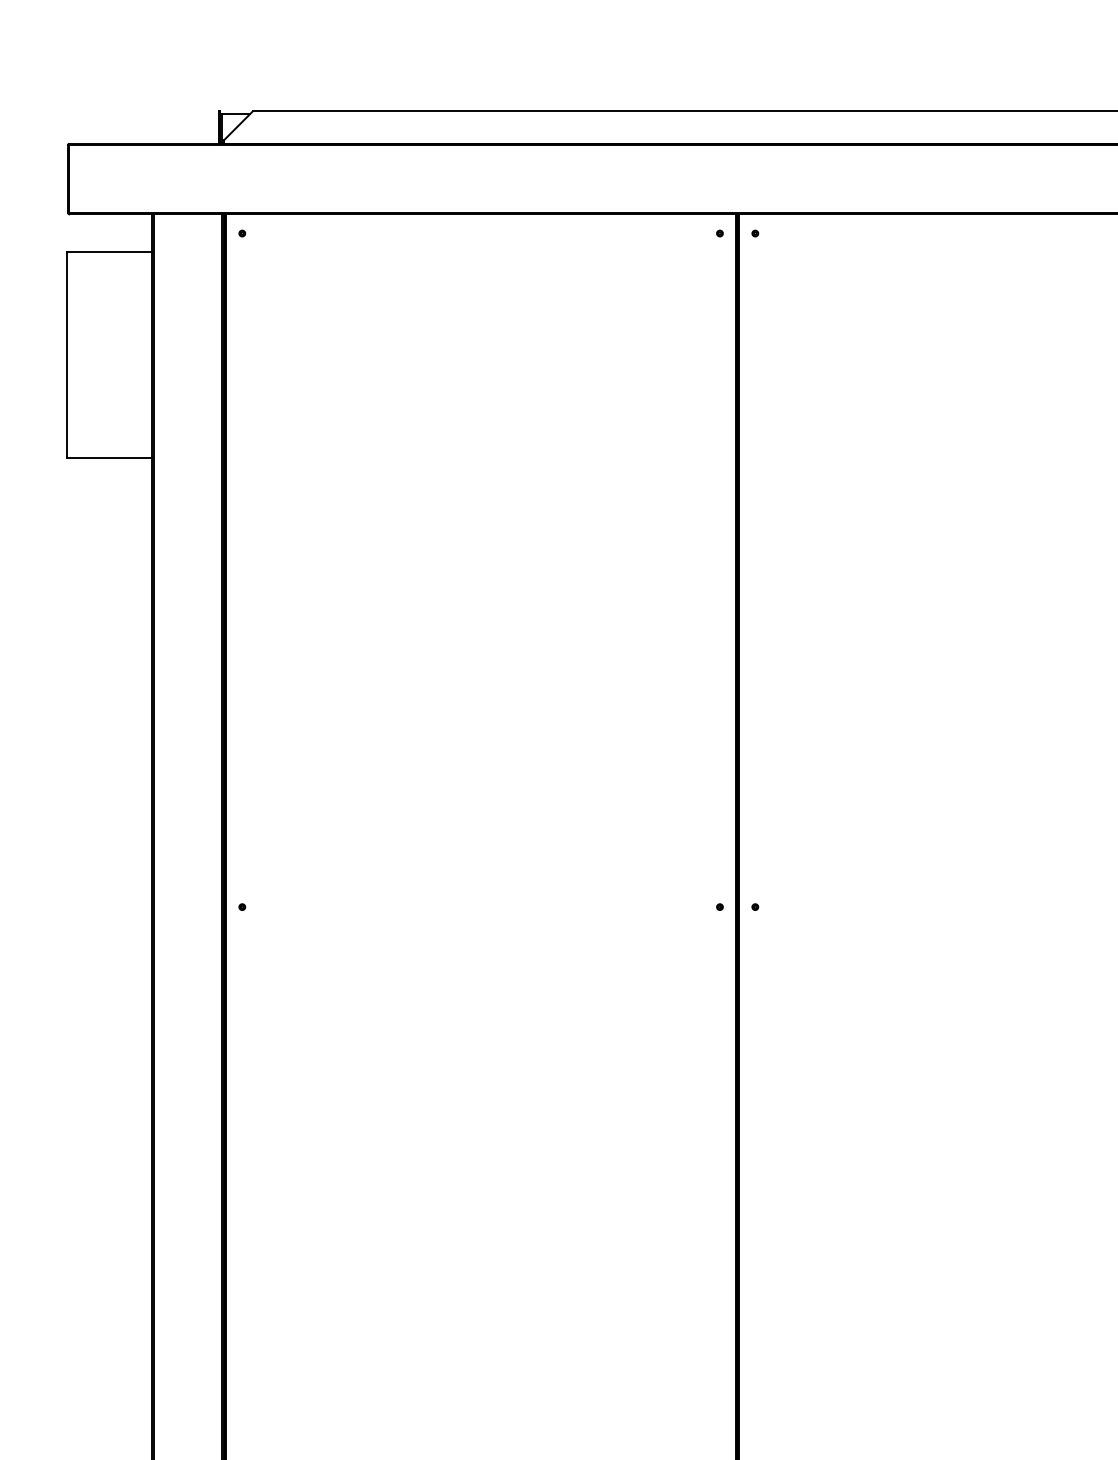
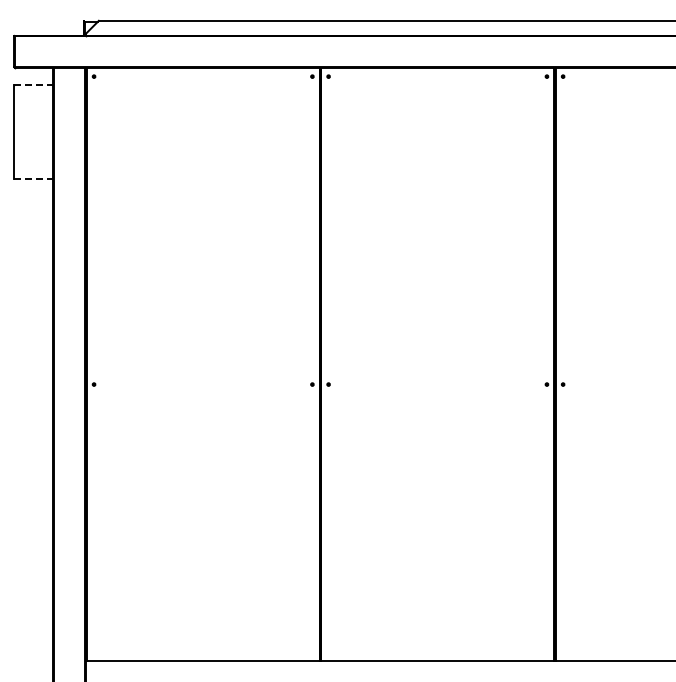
line: (109, 252) -> (33, 85), solid -> dashed
line: (109, 458) -> (33, 179), solid -> dashed

